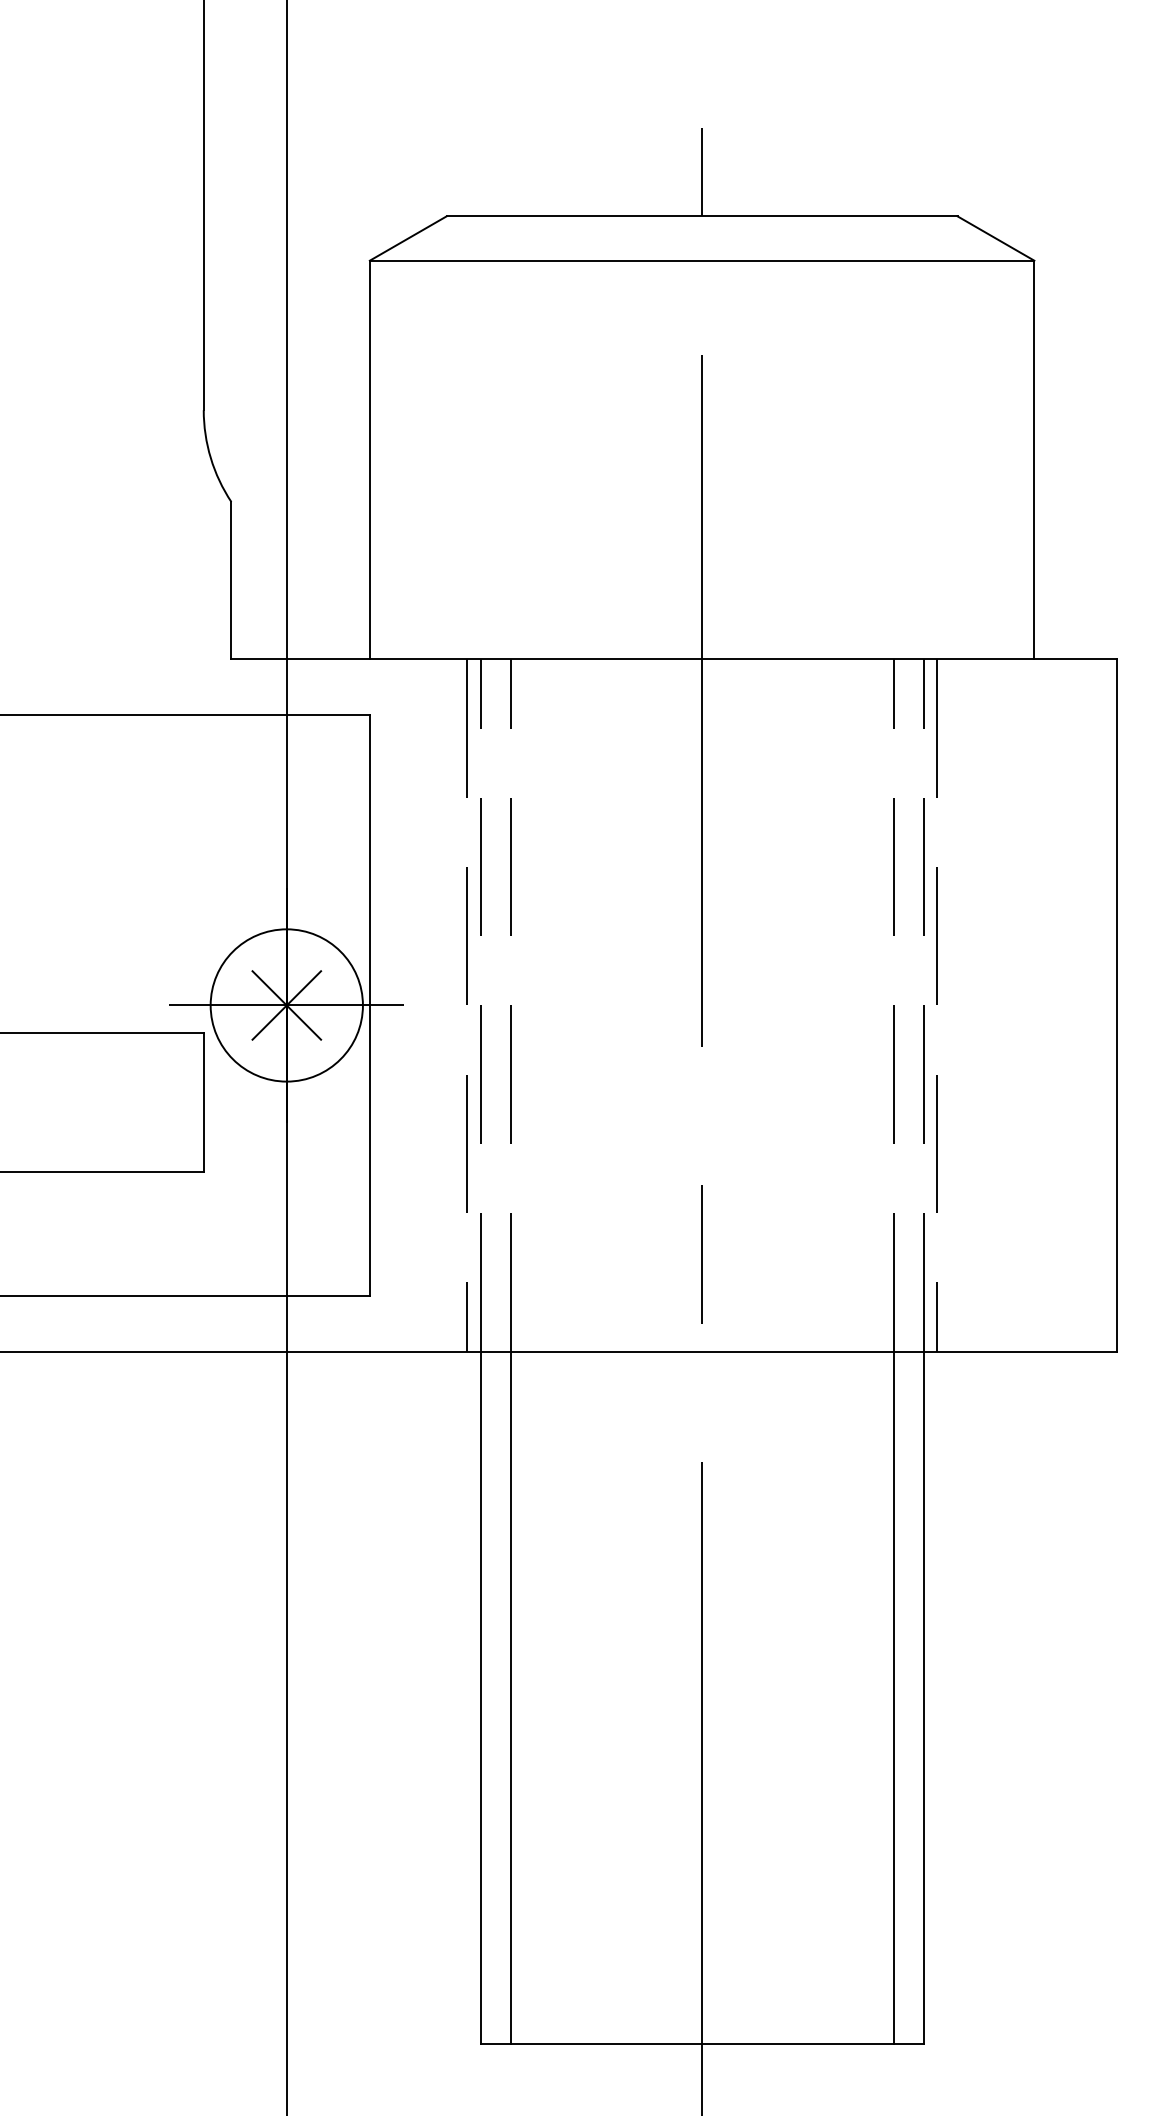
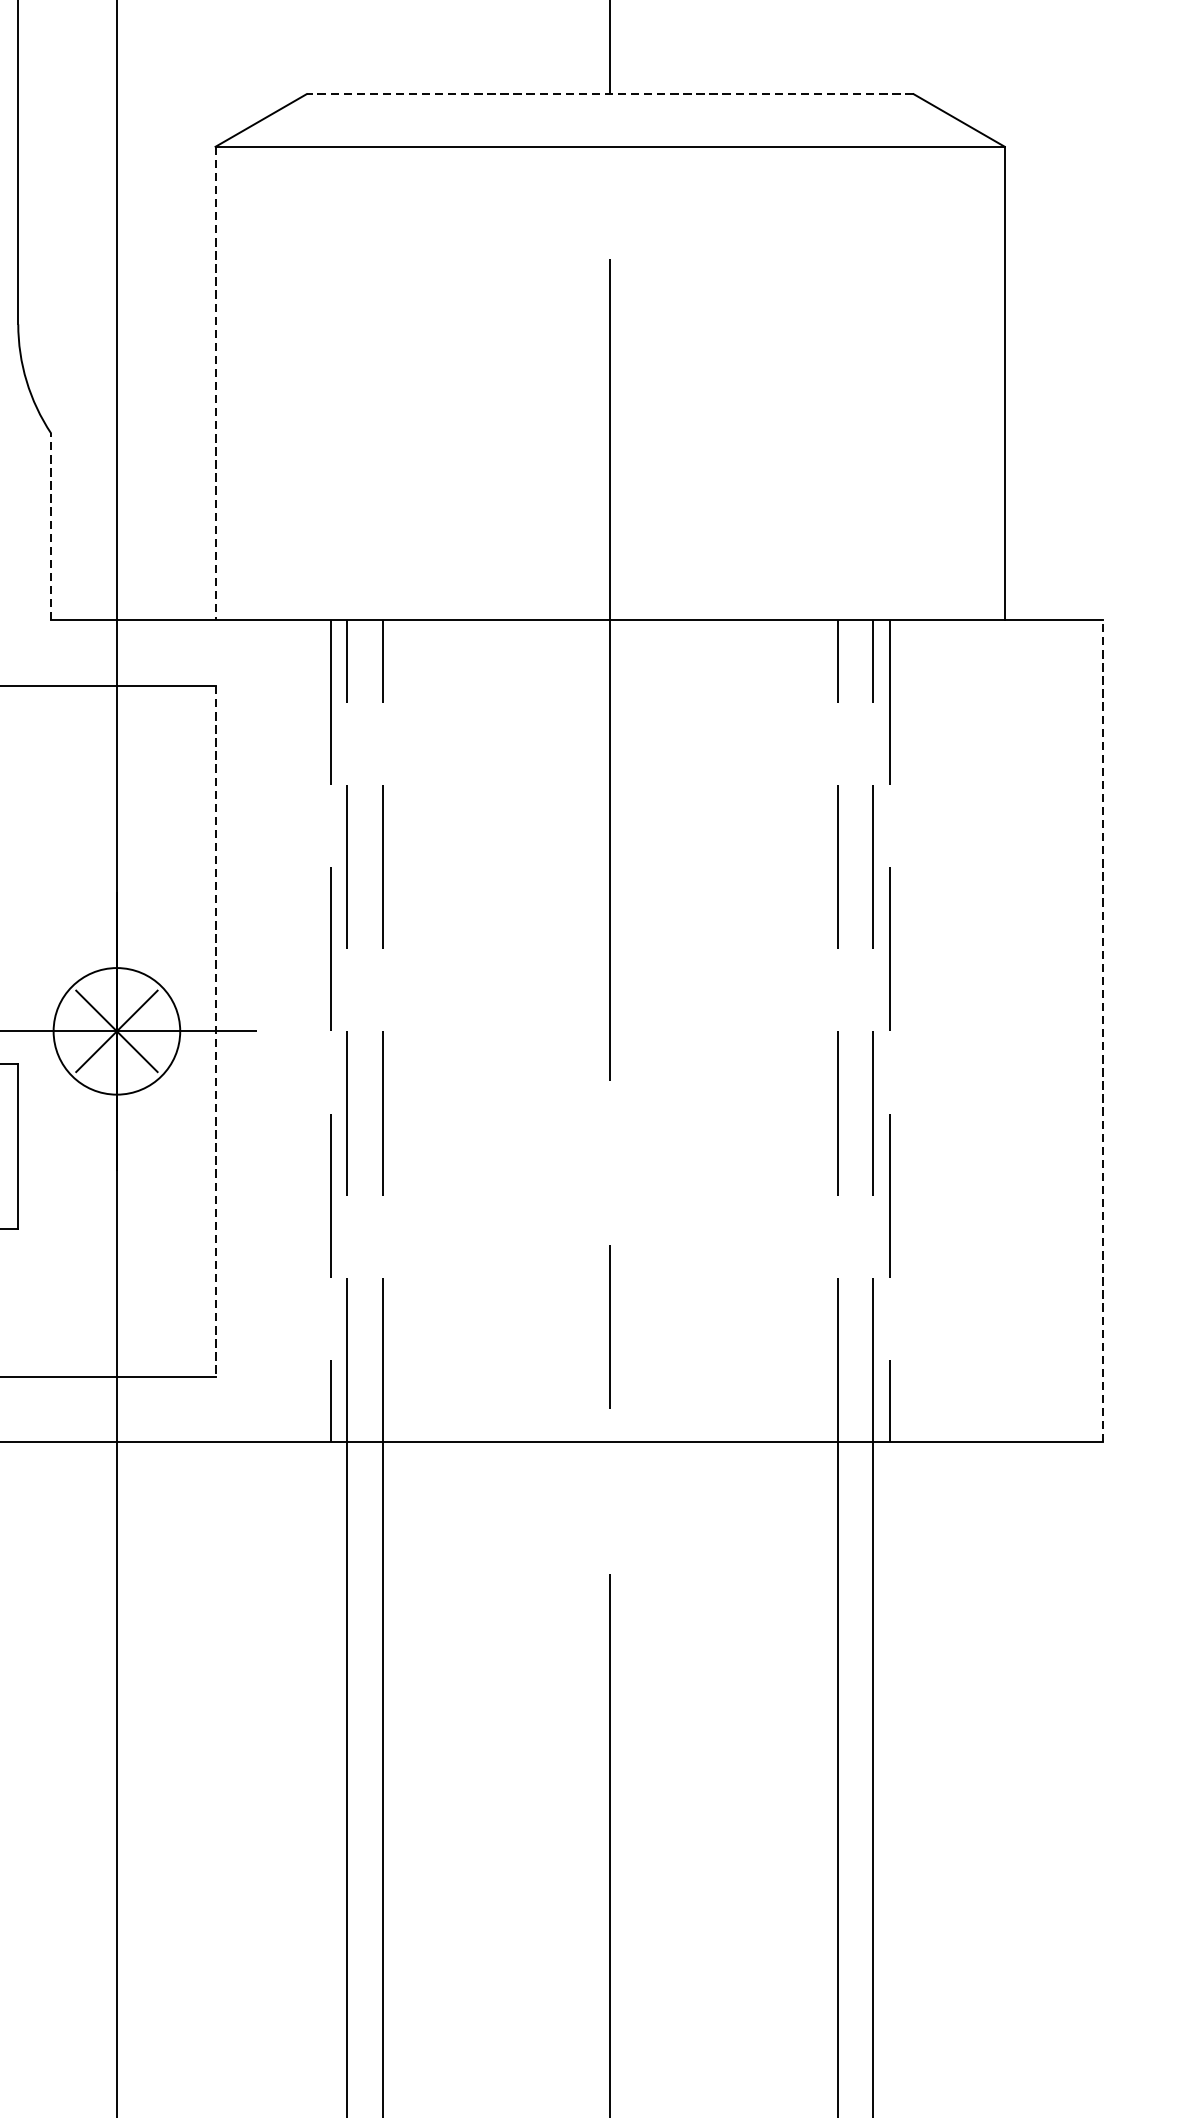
line: (702, 216) -> (610, 94), solid -> dashed
line: (369, 460) -> (215, 384), solid -> dashed
line: (231, 580) -> (51, 526), solid -> dashed
line: (1117, 1004) -> (1103, 1030), solid -> dashed
circle: (286, 1005) -> (116, 1031), size x0.7
line: (369, 1005) -> (215, 1031), solid -> dashed

